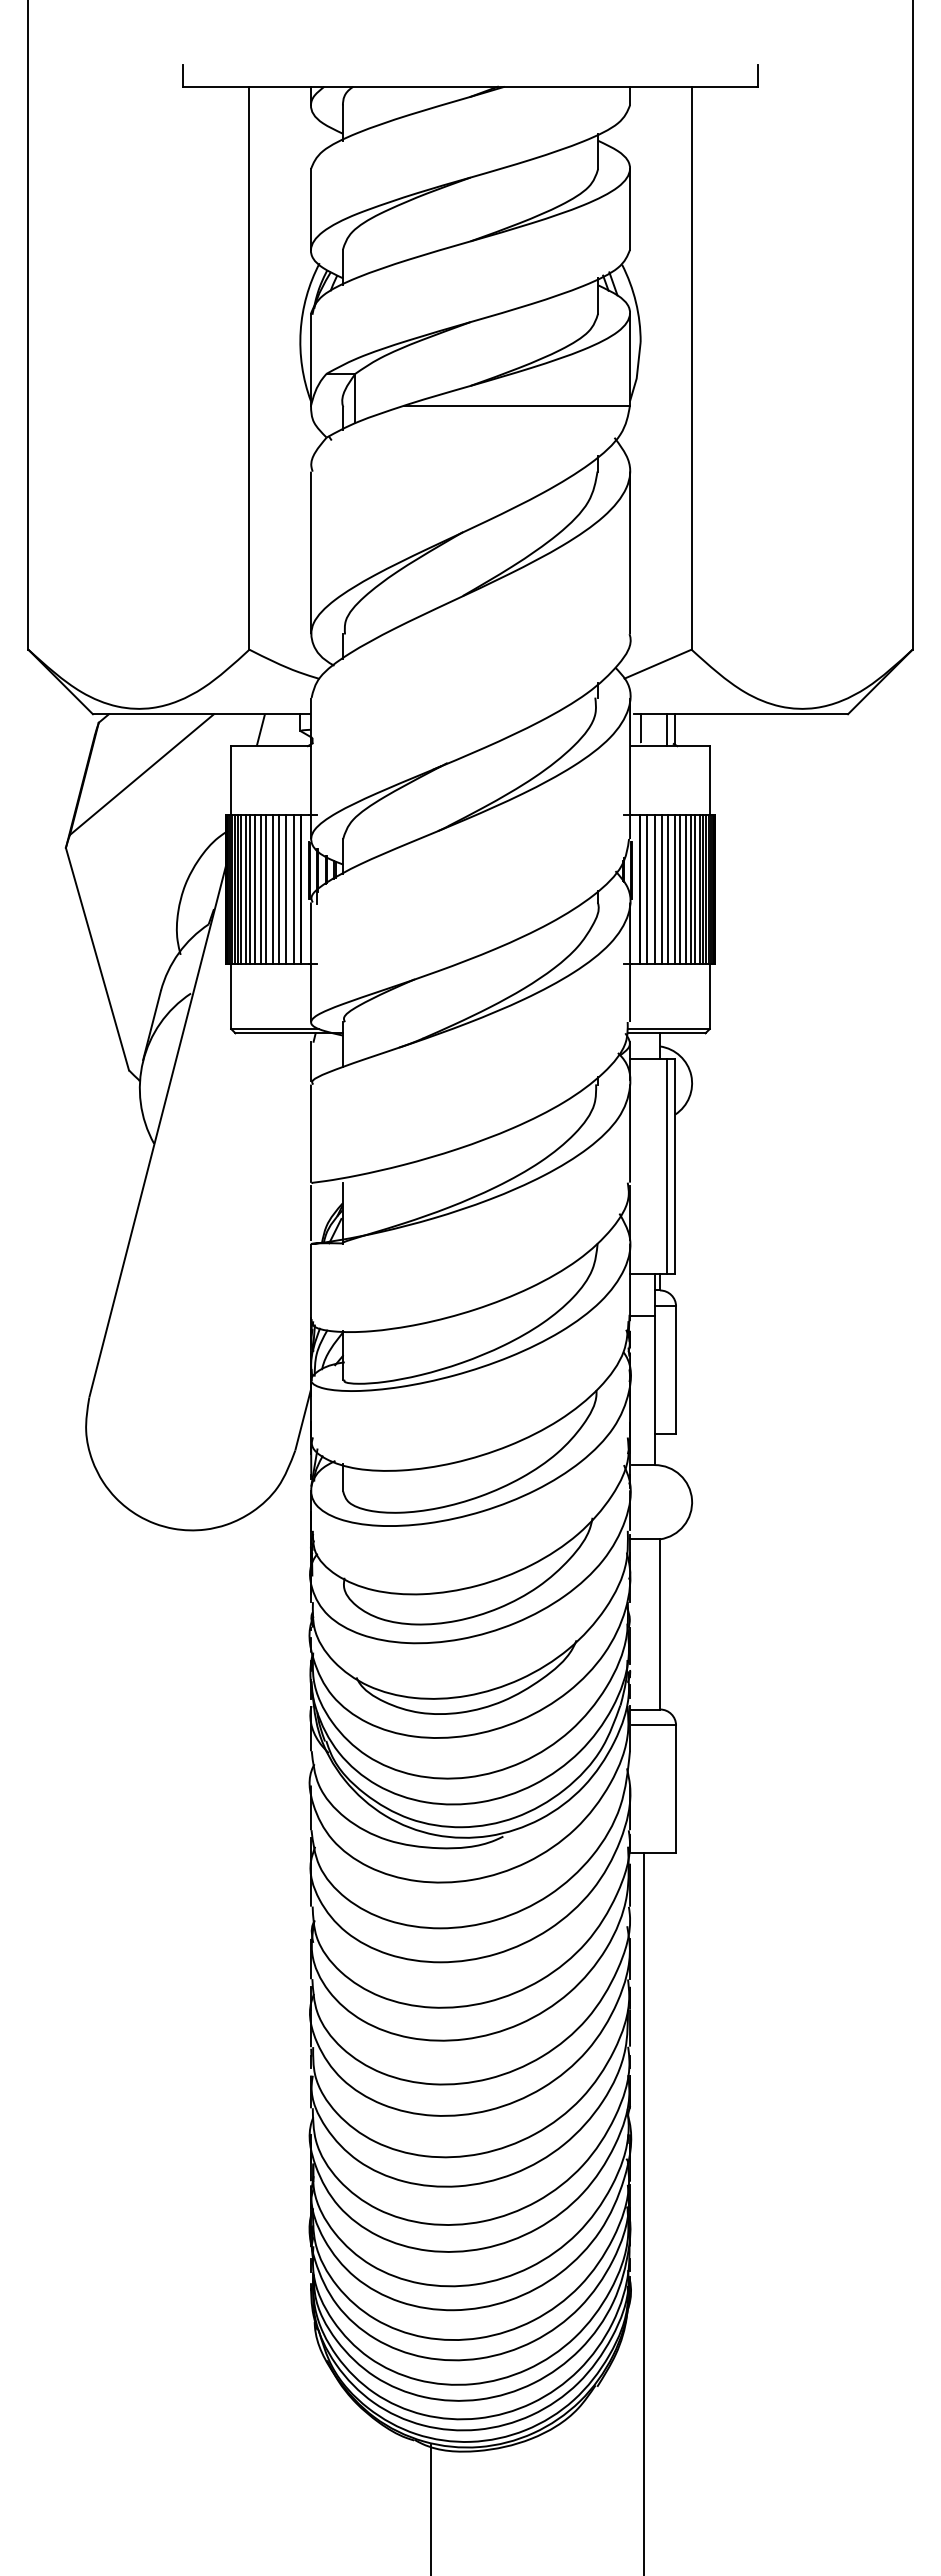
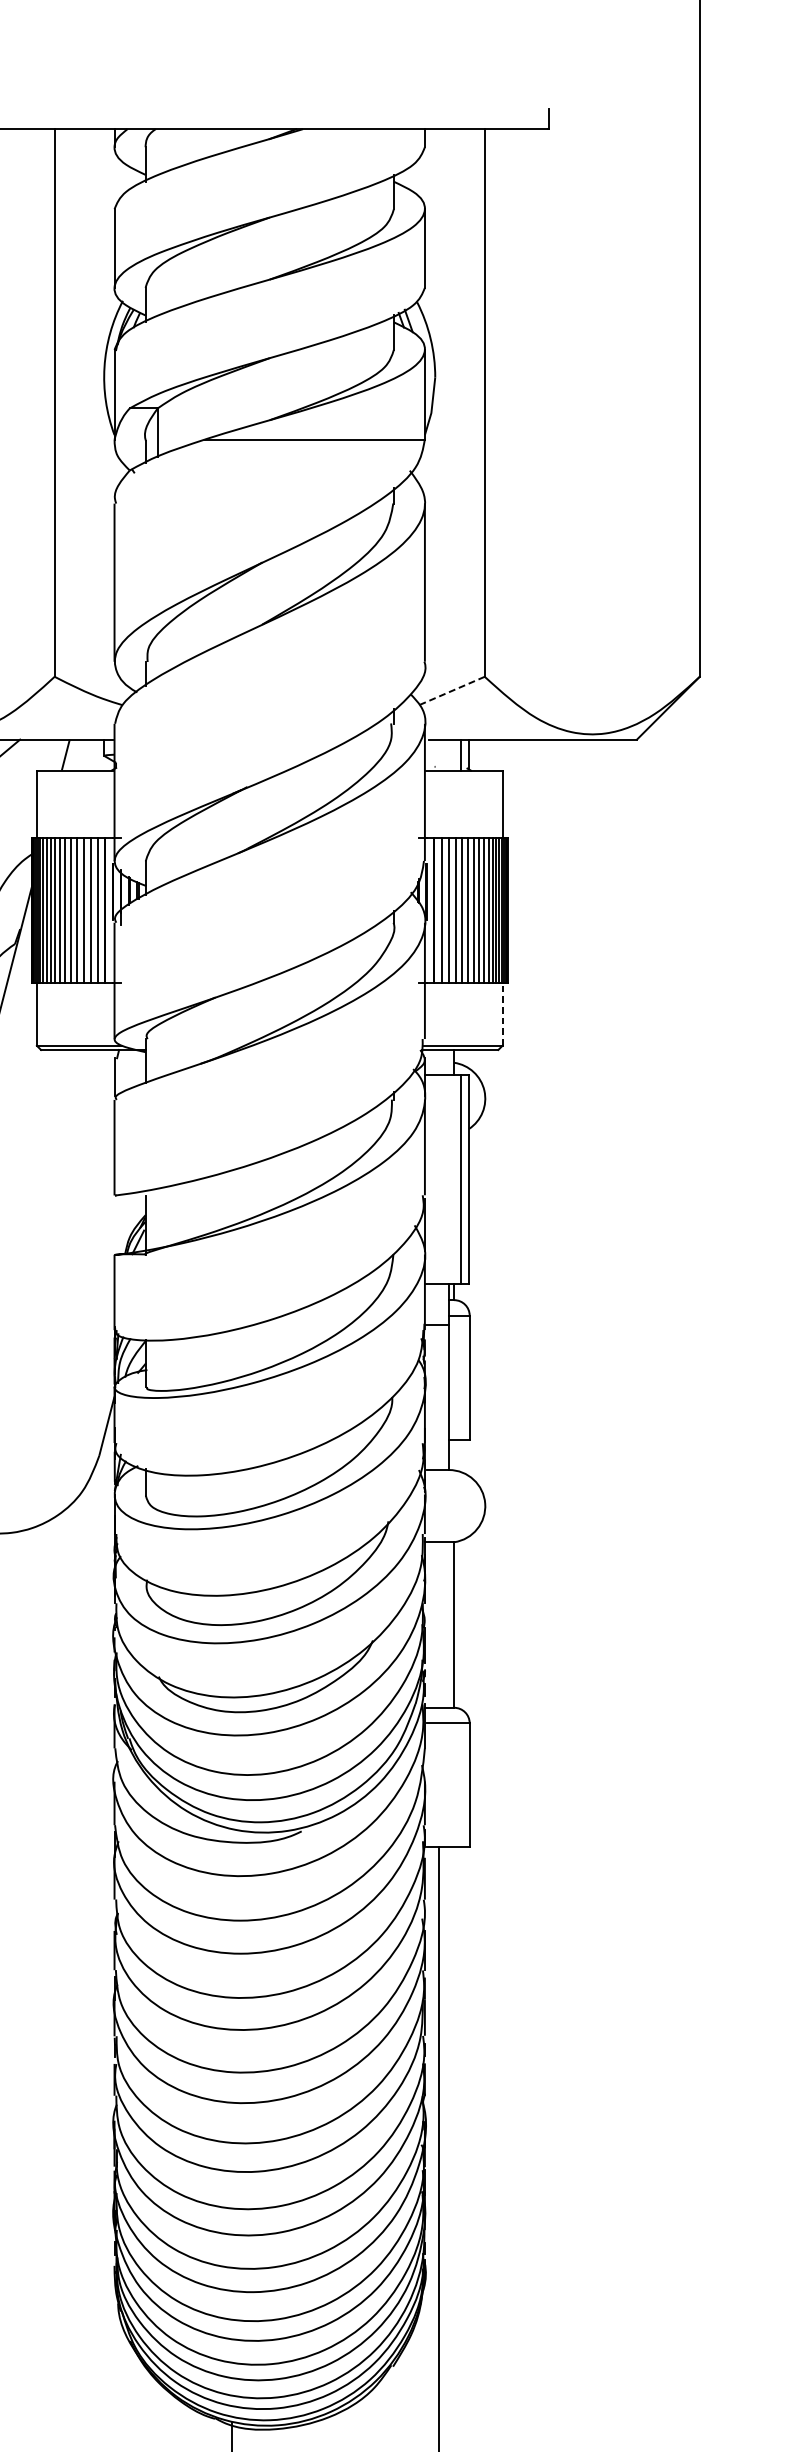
line: (657, 664) -> (451, 691), solid -> dashed
line: (640, 728) -> (435, 753), removed
line: (709, 996) -> (502, 1014), solid -> dashed
line: (310, 1213) -> (114, 1225), removed

